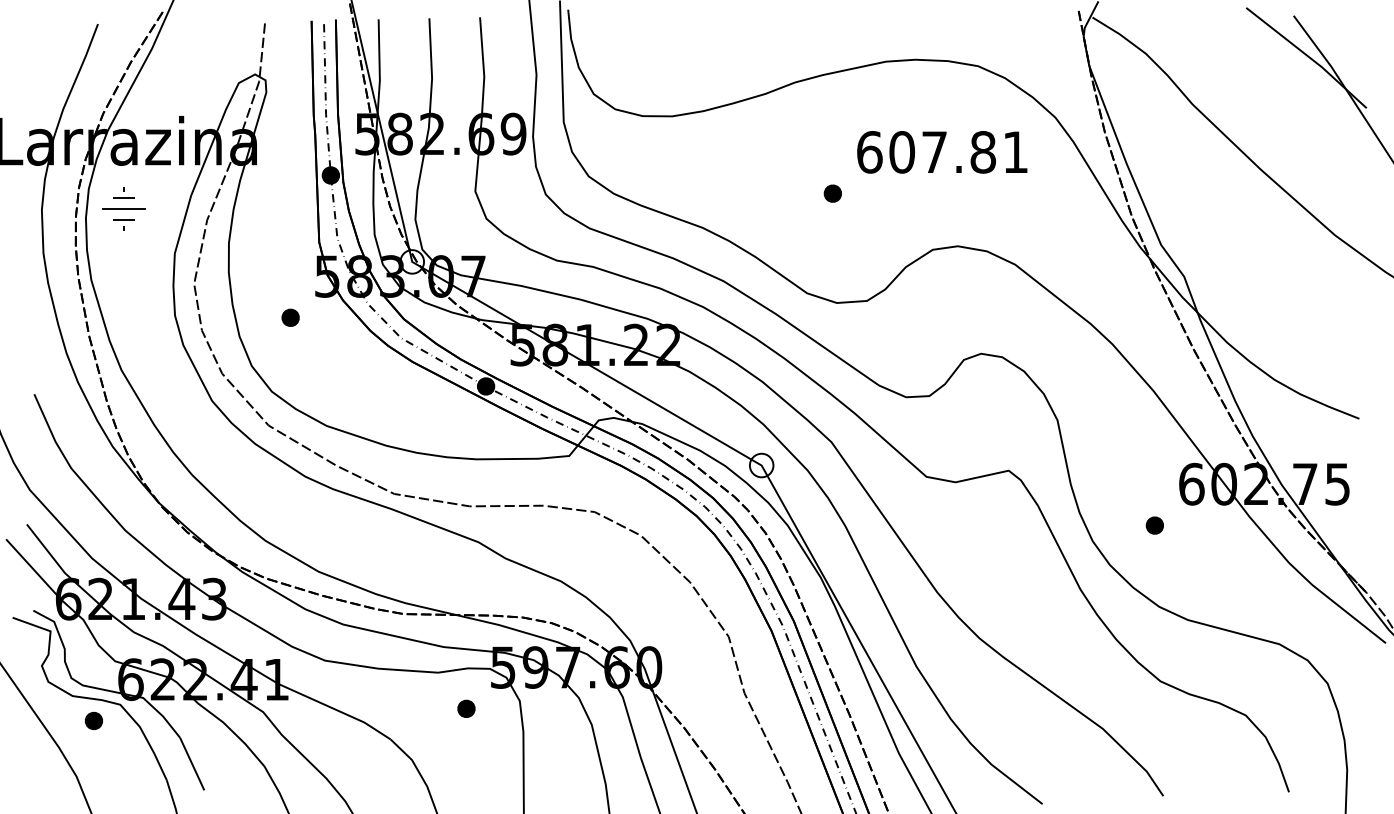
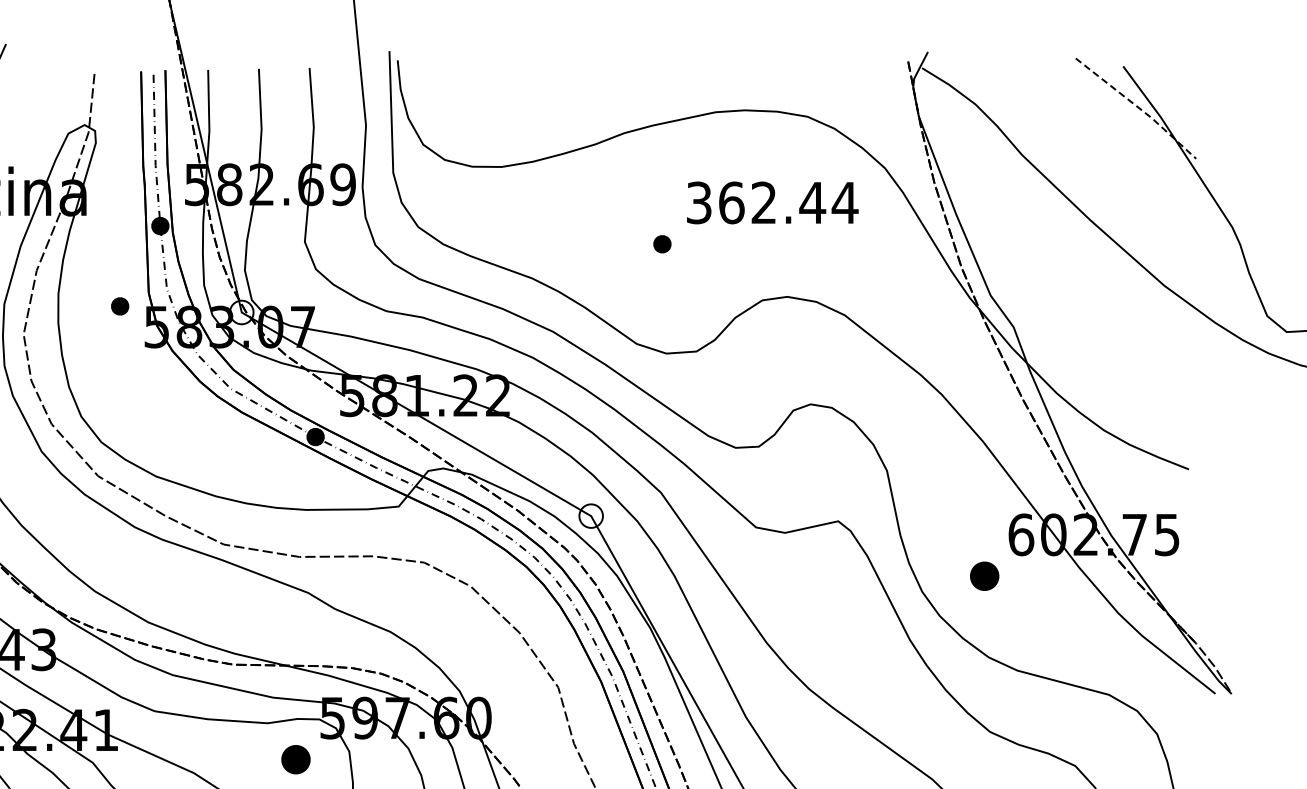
line: (1308, 56) -> (1138, 107), solid -> dashed
text: (943, 152) -> (773, 203), 607.81 -> 362.44
part: (290, 317) -> (120, 306), moved
part: (1154, 525) -> (984, 576), size x1.6
part: (466, 708) -> (296, 759), size x1.6

